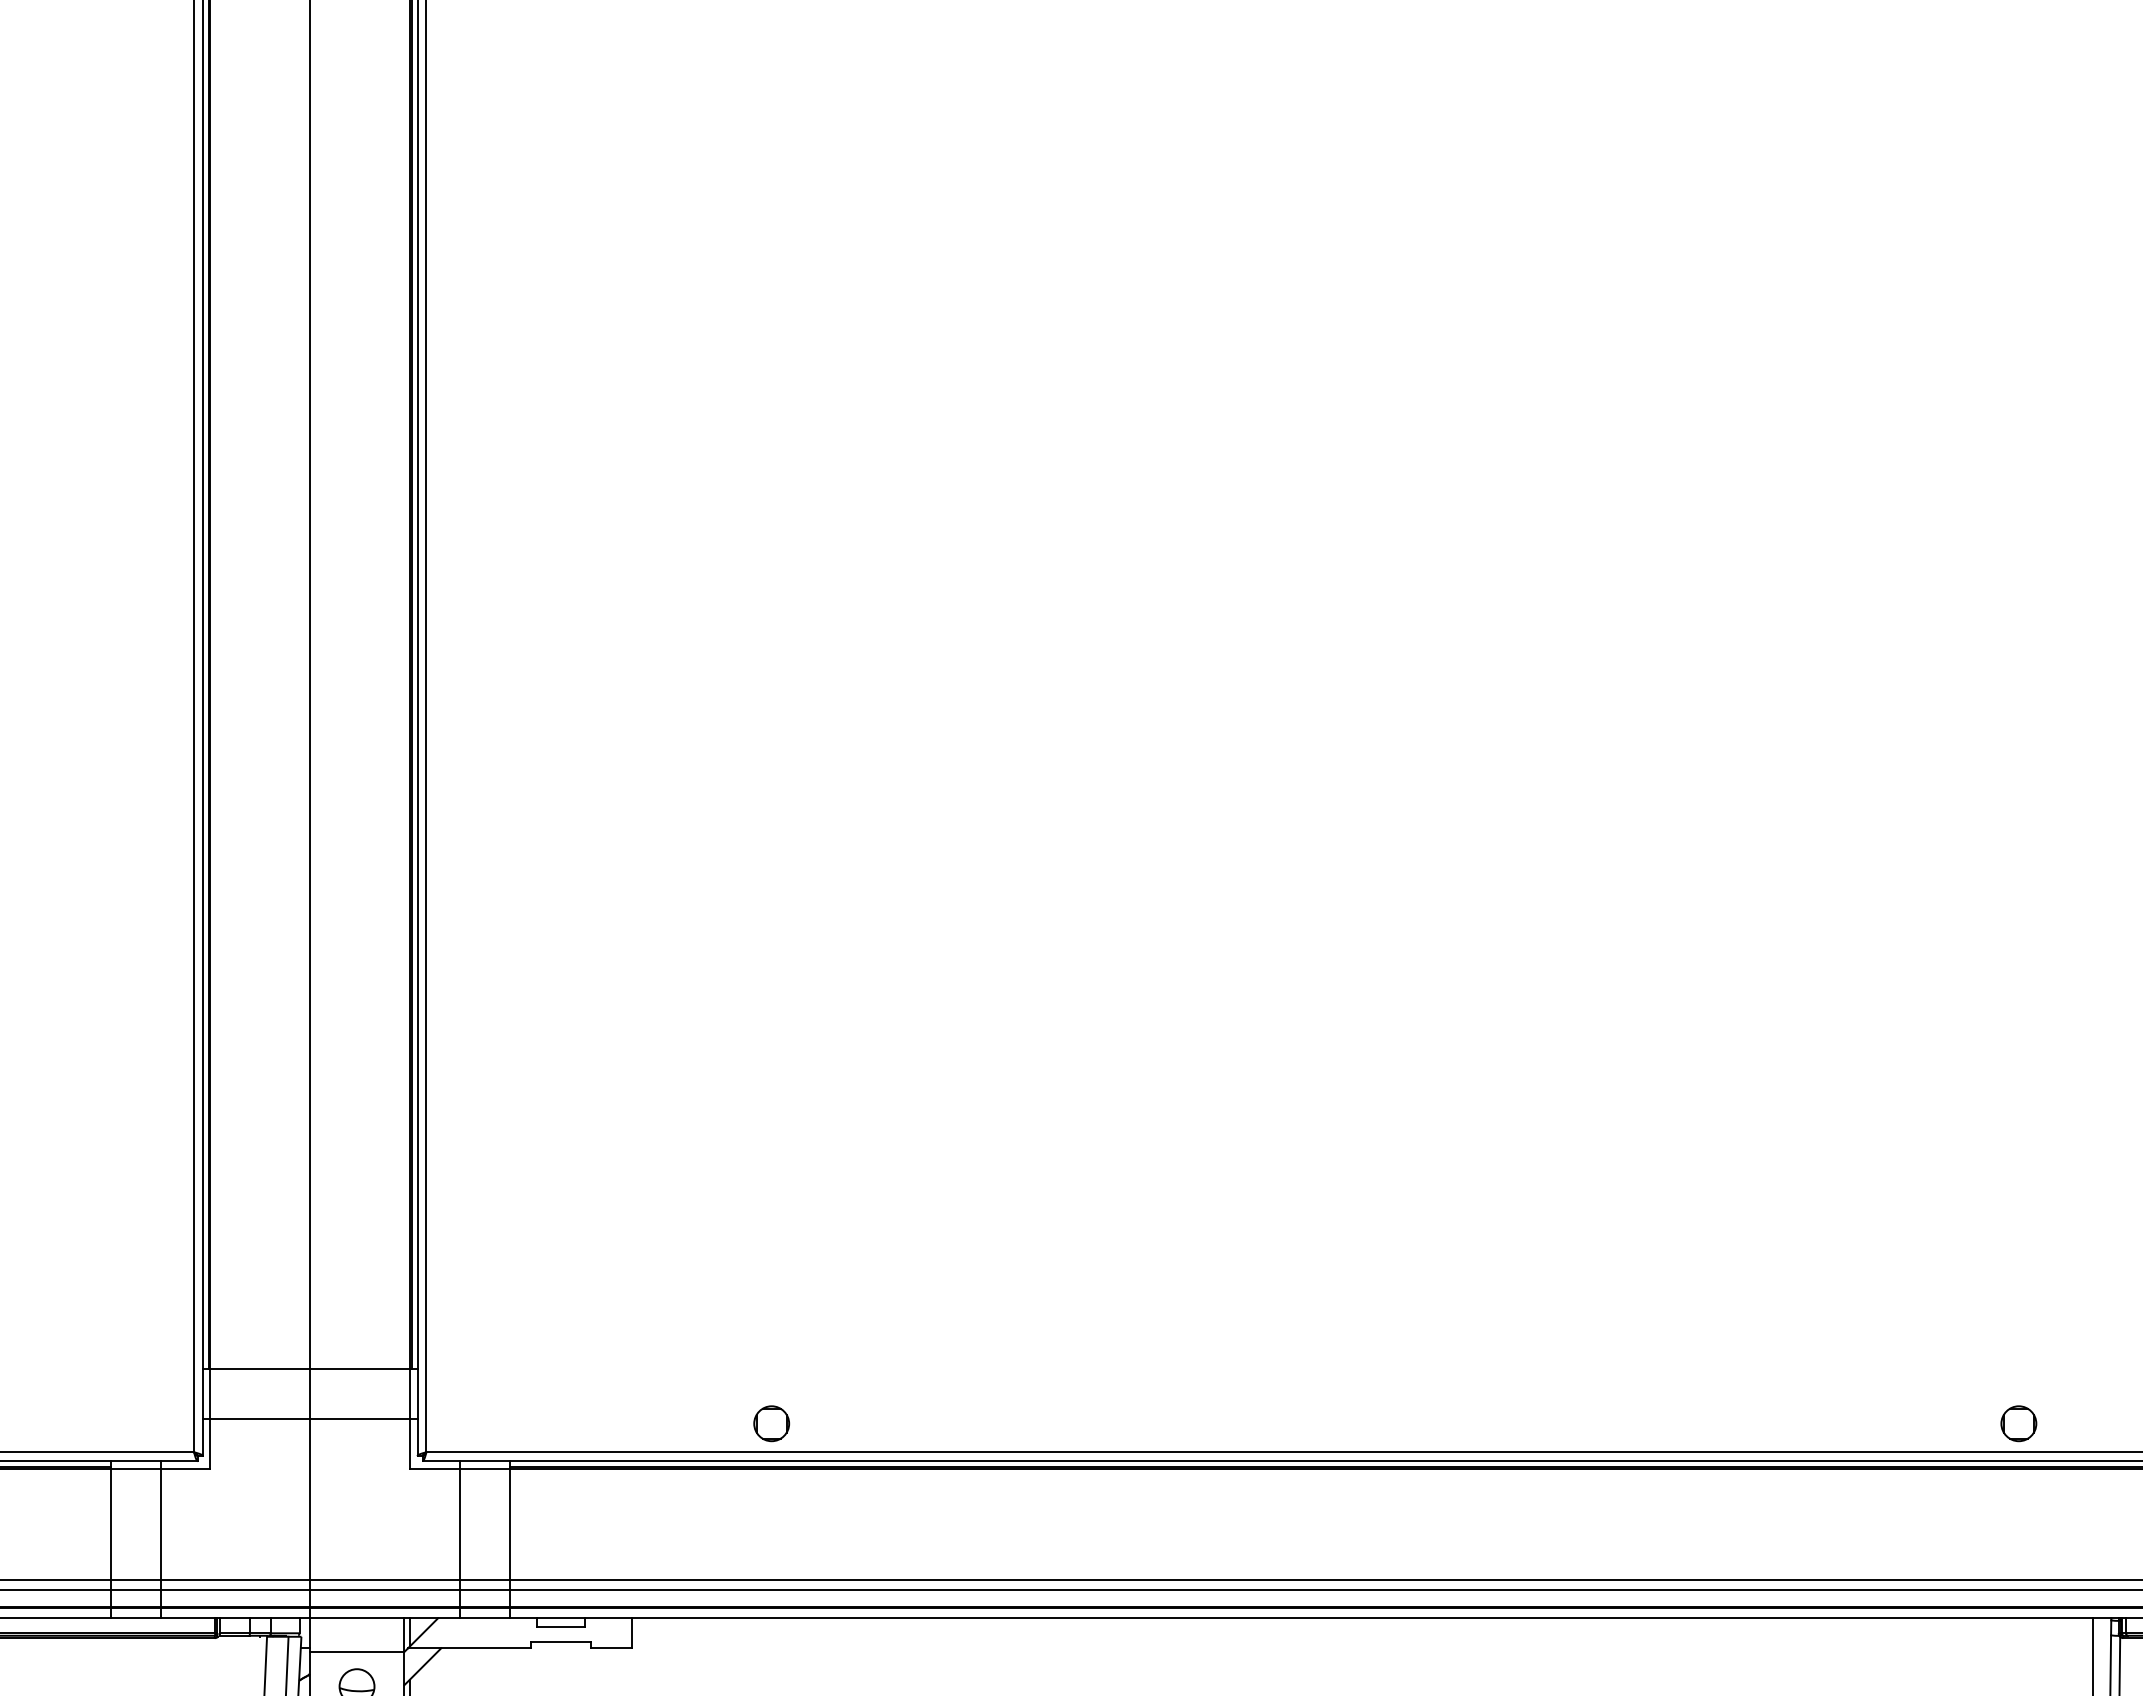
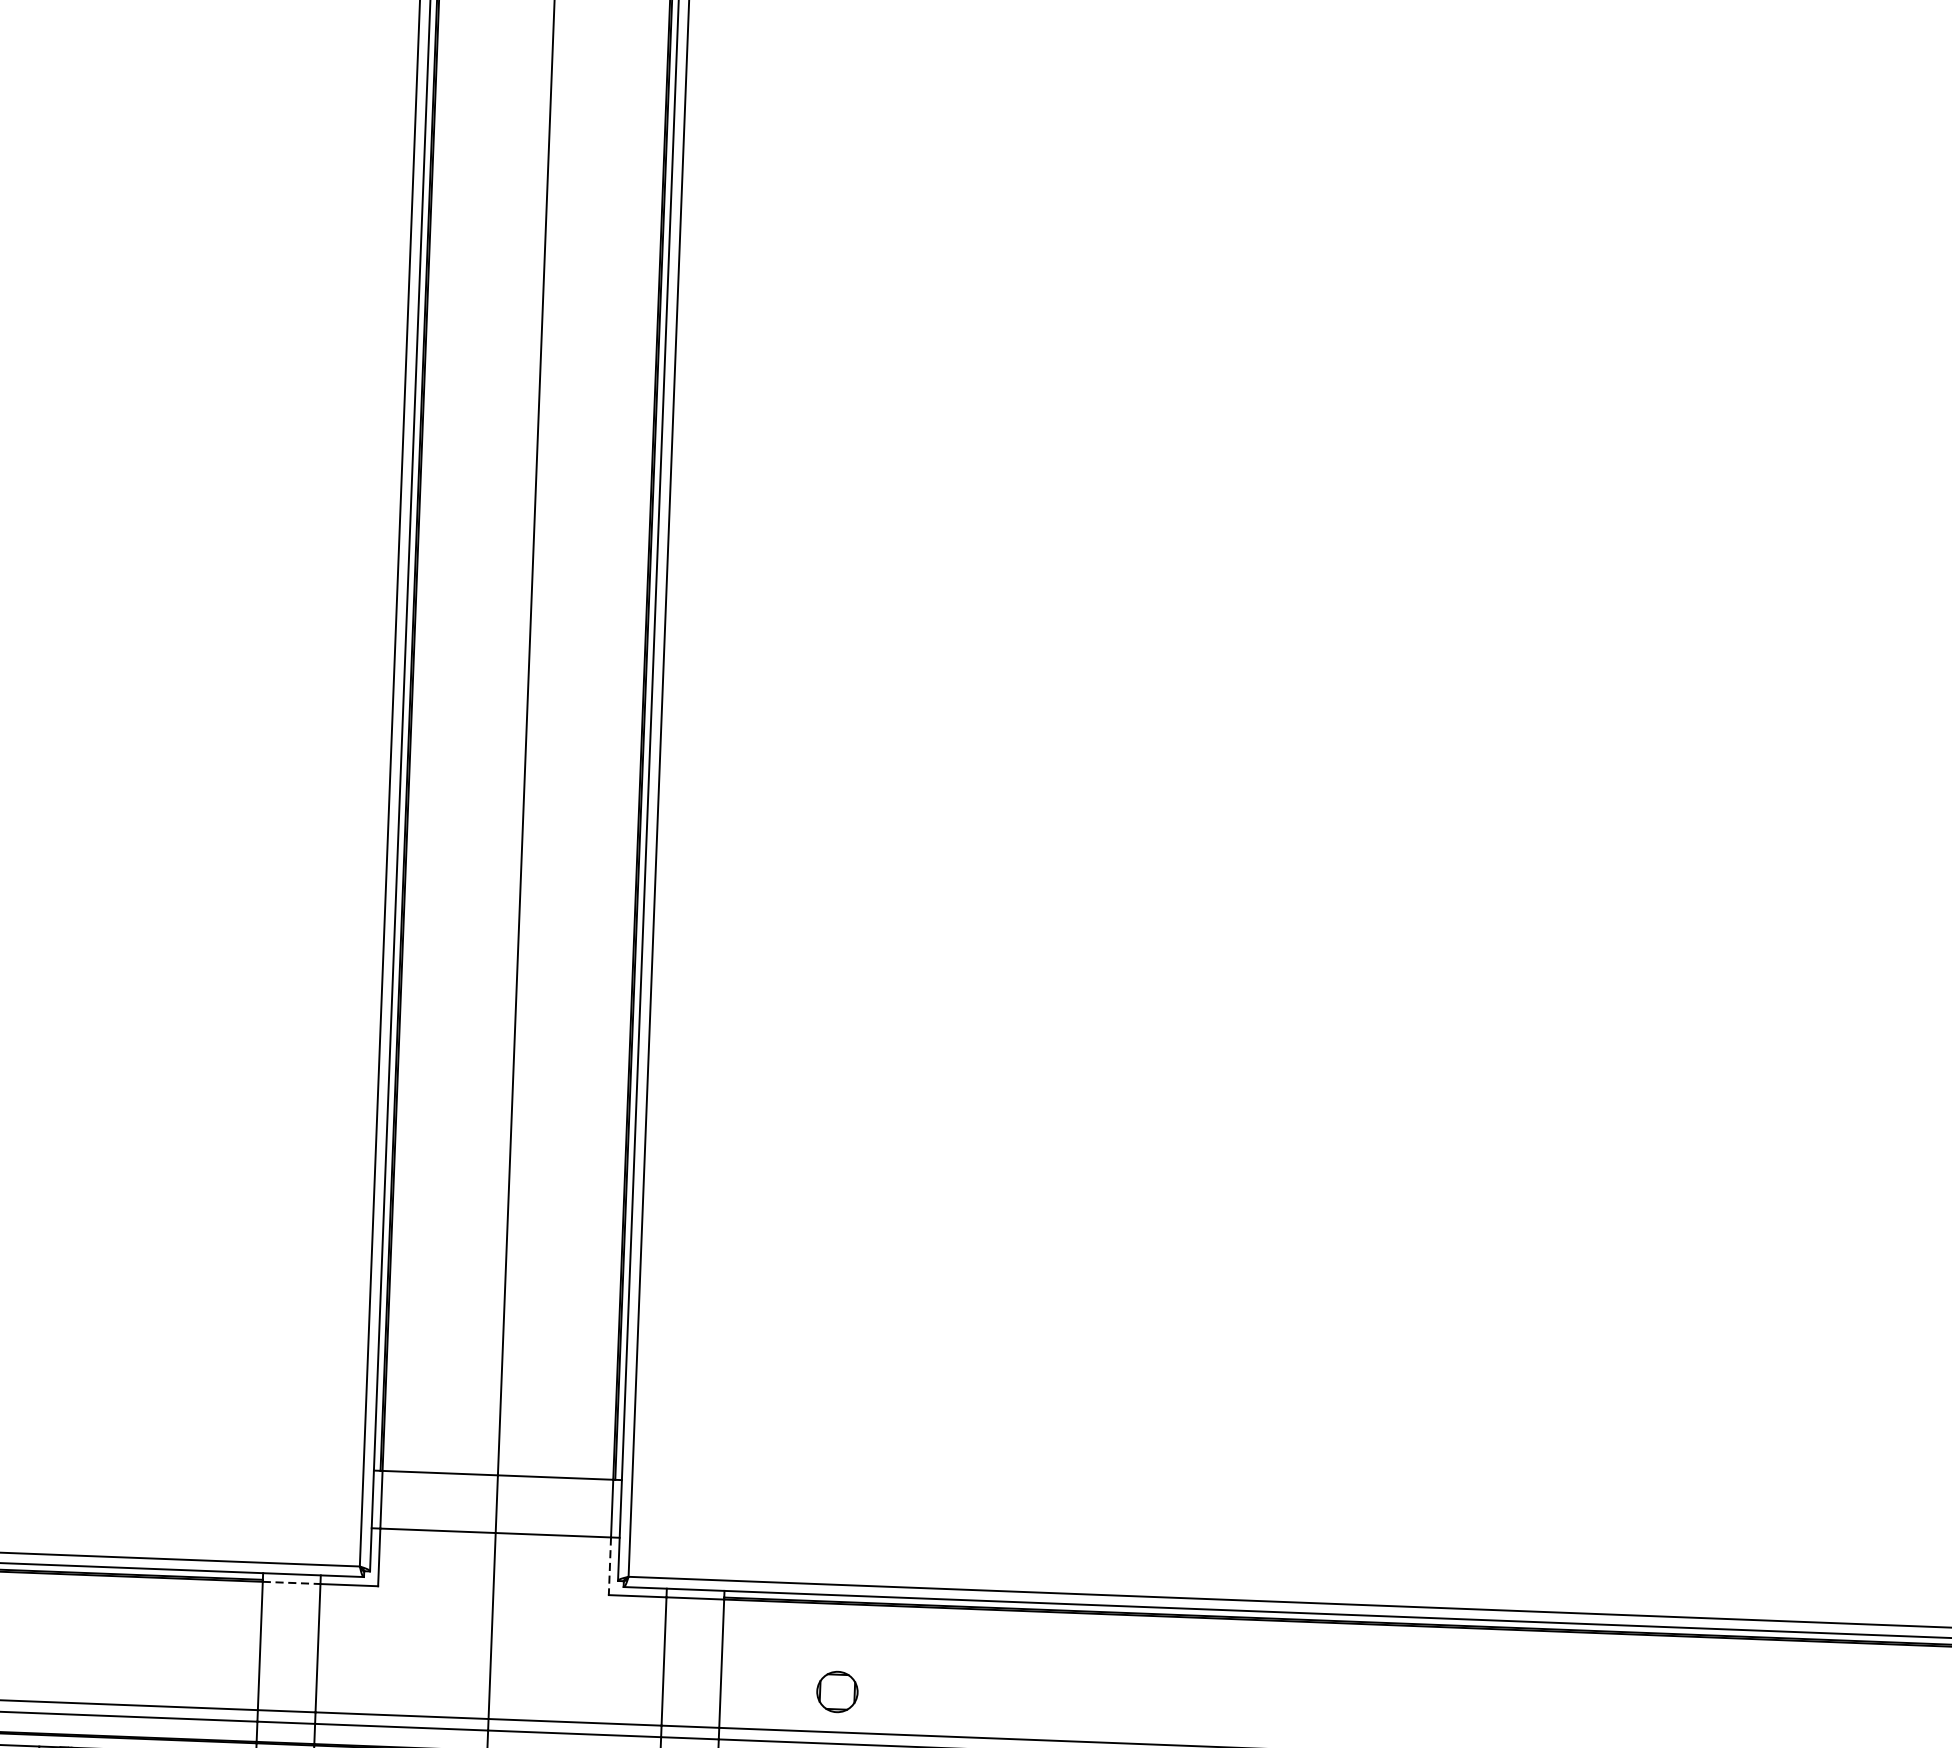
part: (771, 1423) -> (837, 1691), moved
line: (410, 1443) -> (610, 1566), solid -> dashed
line: (135, 1468) -> (291, 1582), solid -> dashed

